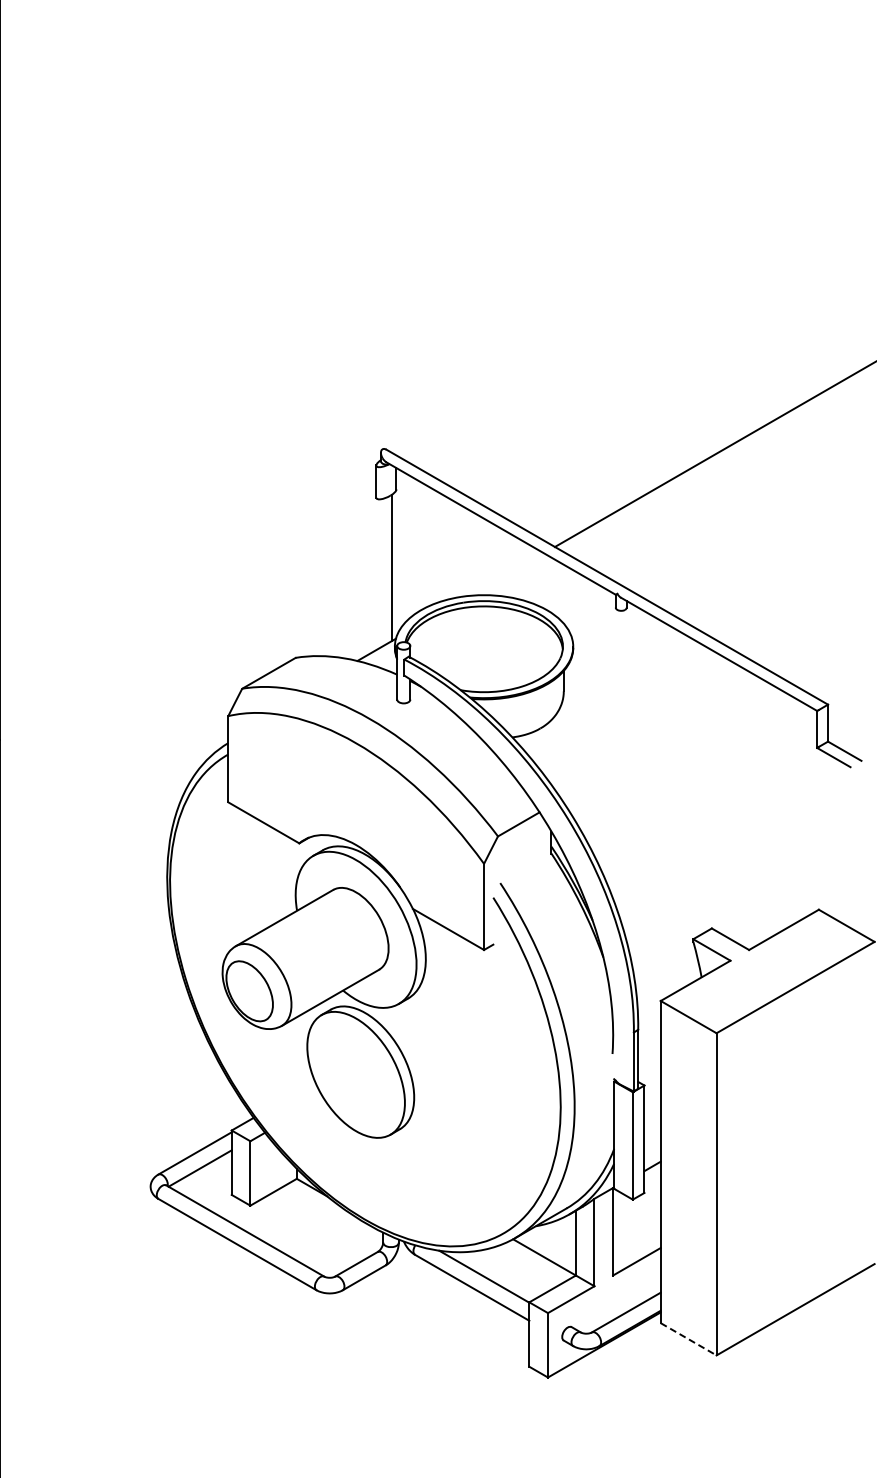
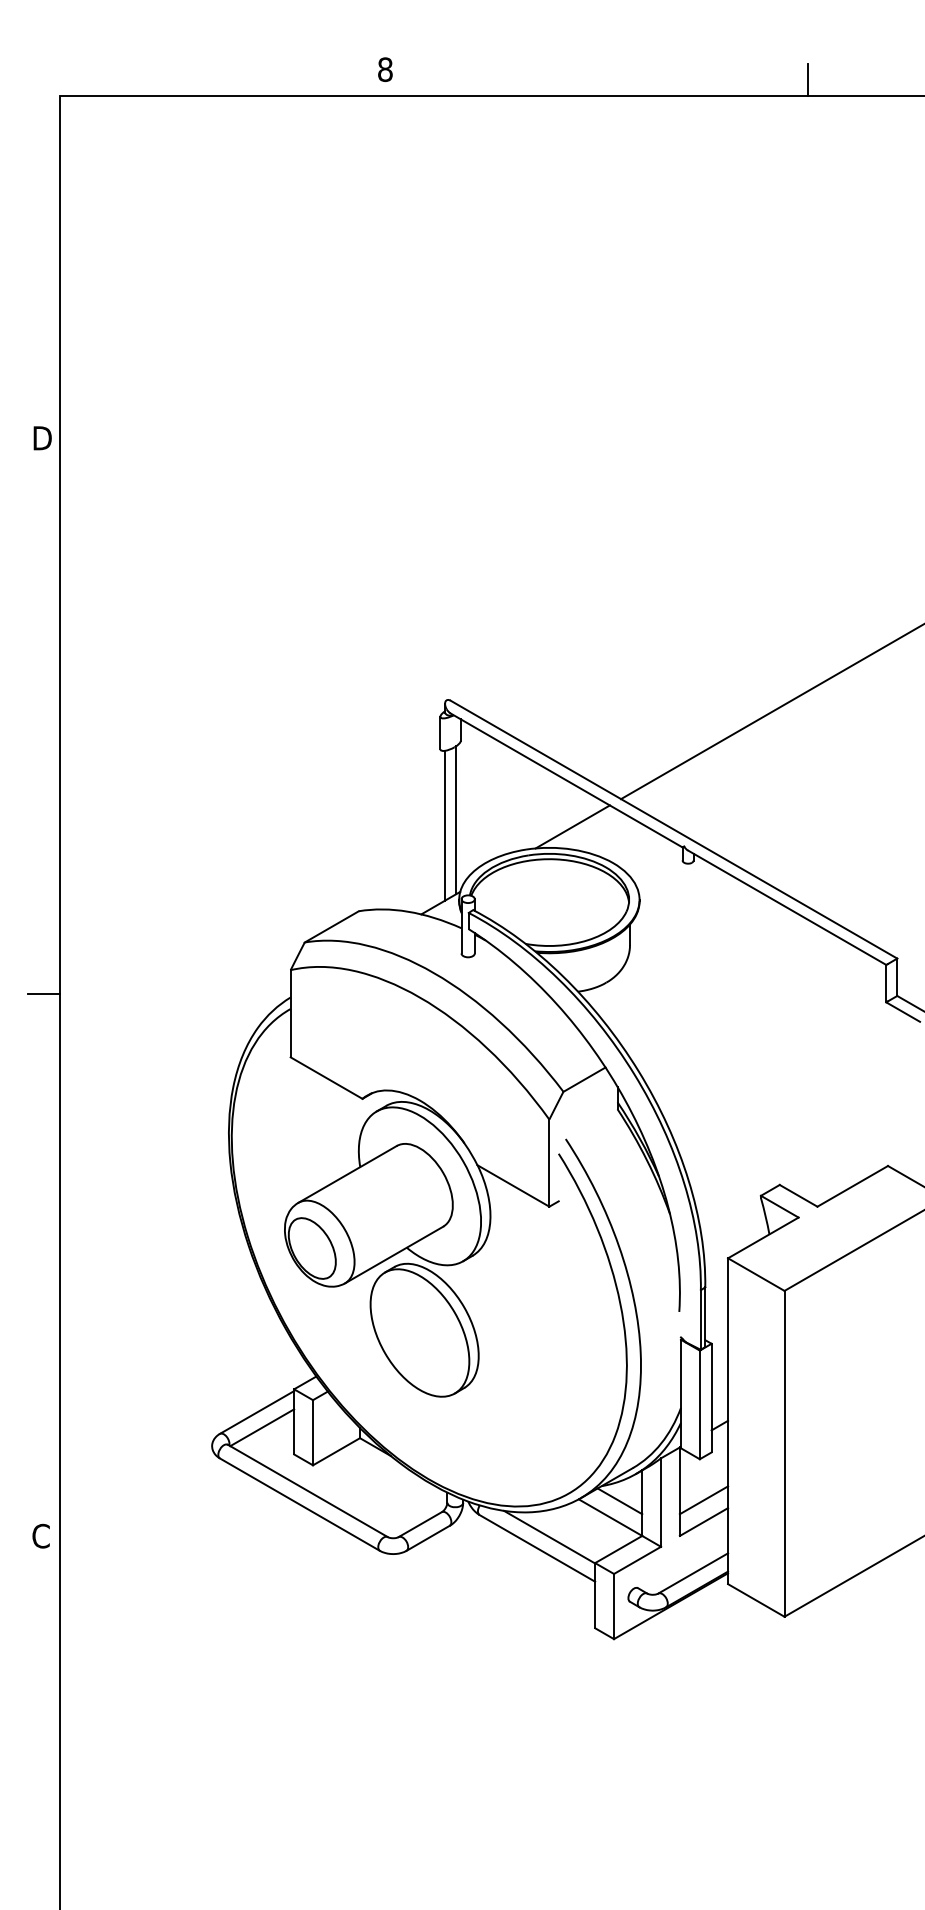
line: (381, 573) -> (445, 825), added
line: (506, 574) -> (572, 826), added
line: (636, 1240) -> (703, 1500), added
line: (553, 1241) -> (619, 1501), added
line: (688, 1339) -> (756, 1600), dashed -> solid

